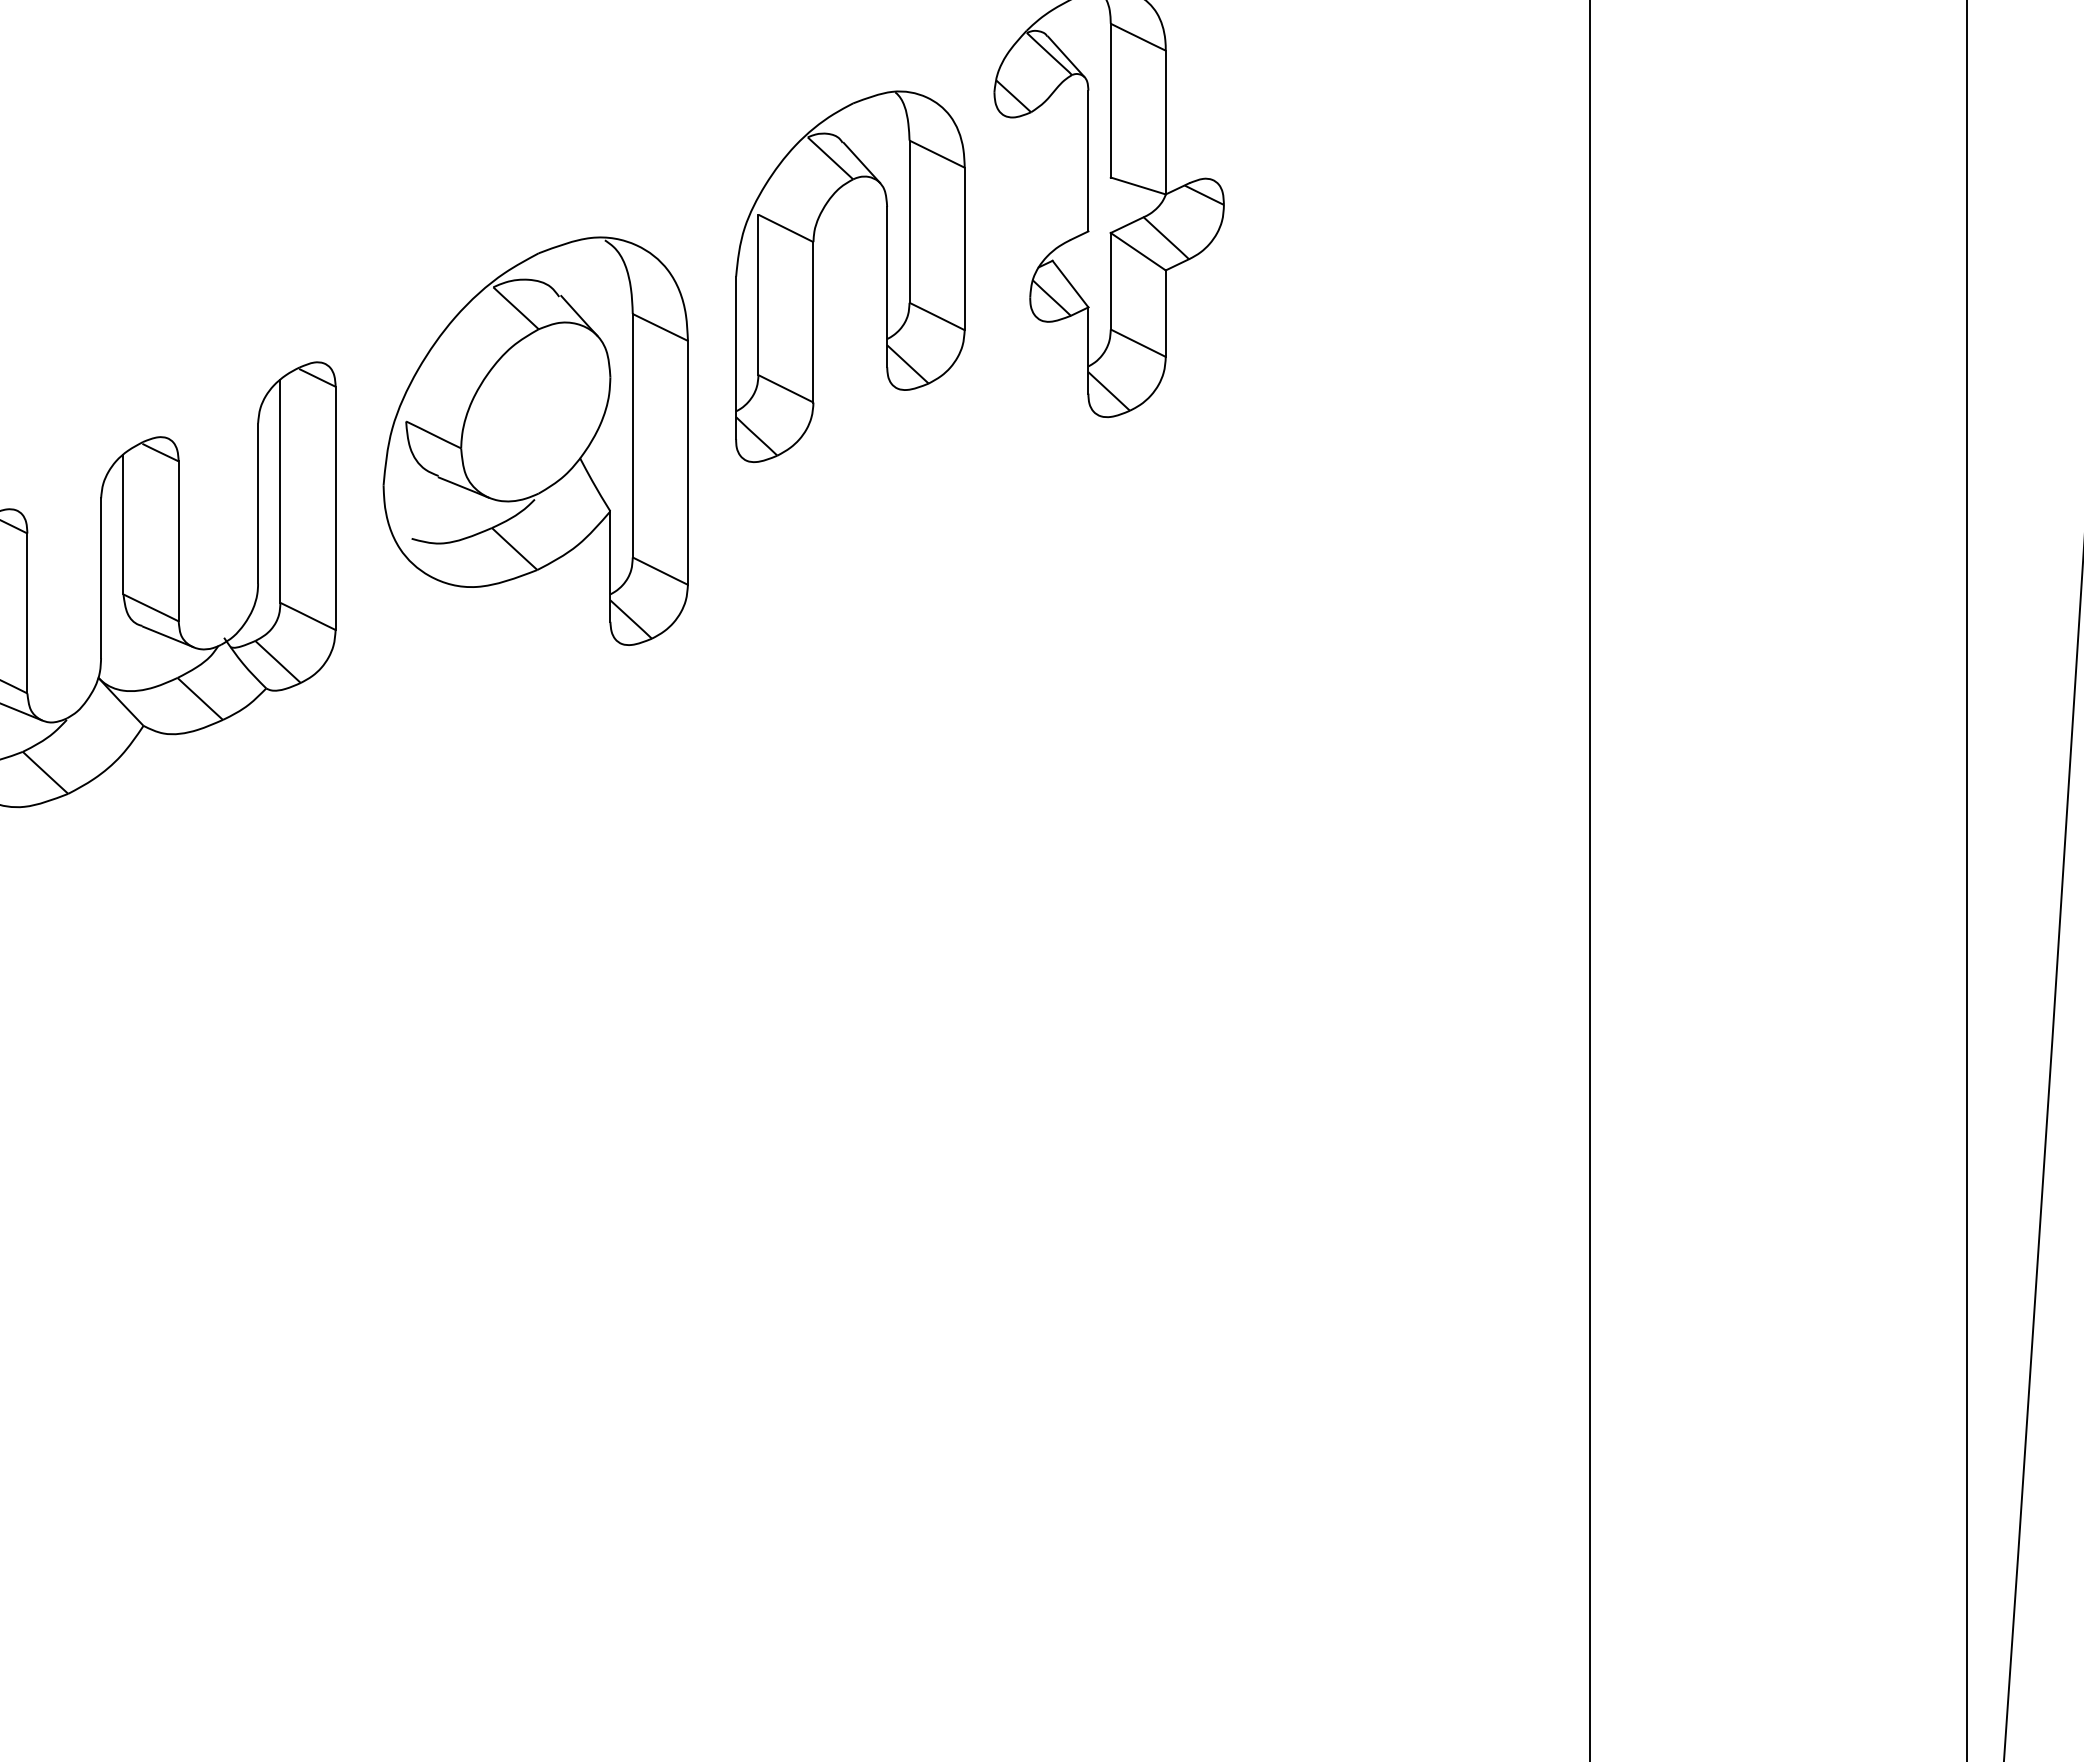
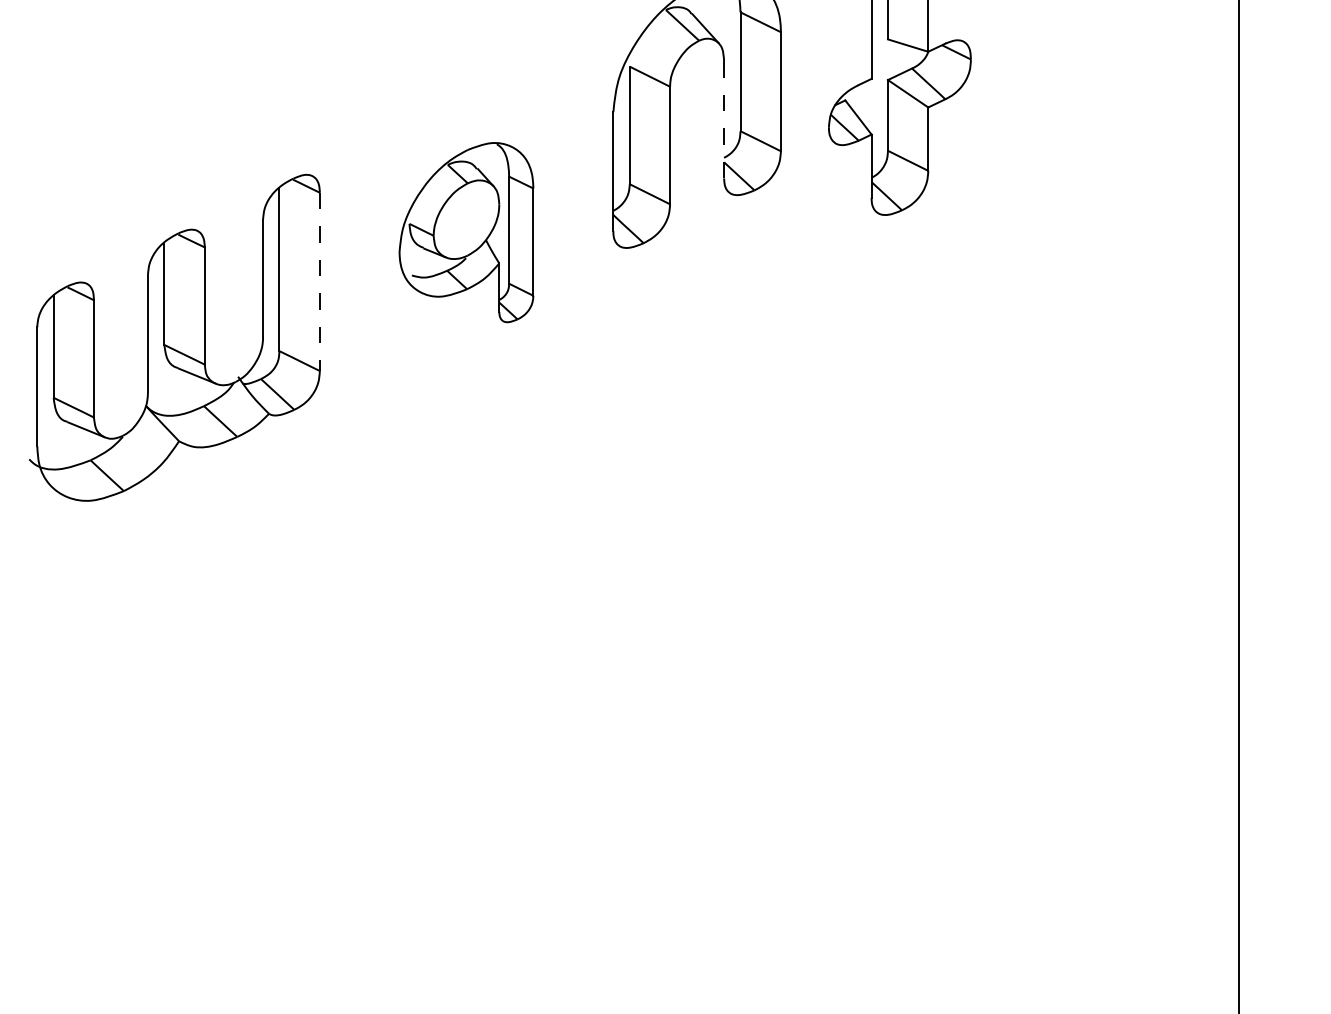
line: (887, 286) -> (724, 119), solid -> dashed
part: (535, 440) -> (466, 232), size x0.6
line: (335, 508) -> (319, 281), solid -> dashed

